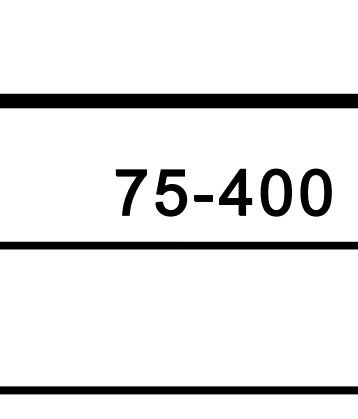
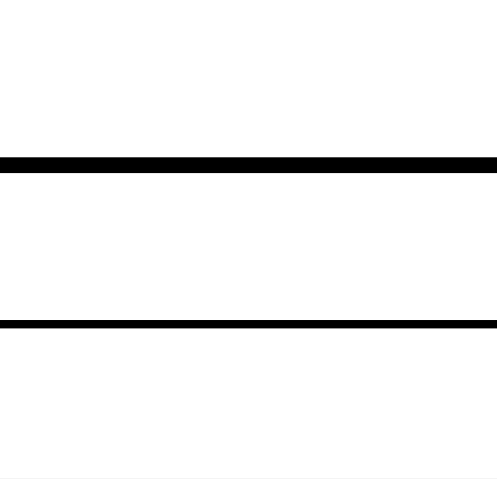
part: (223, 192) -> (246, 265), removed

